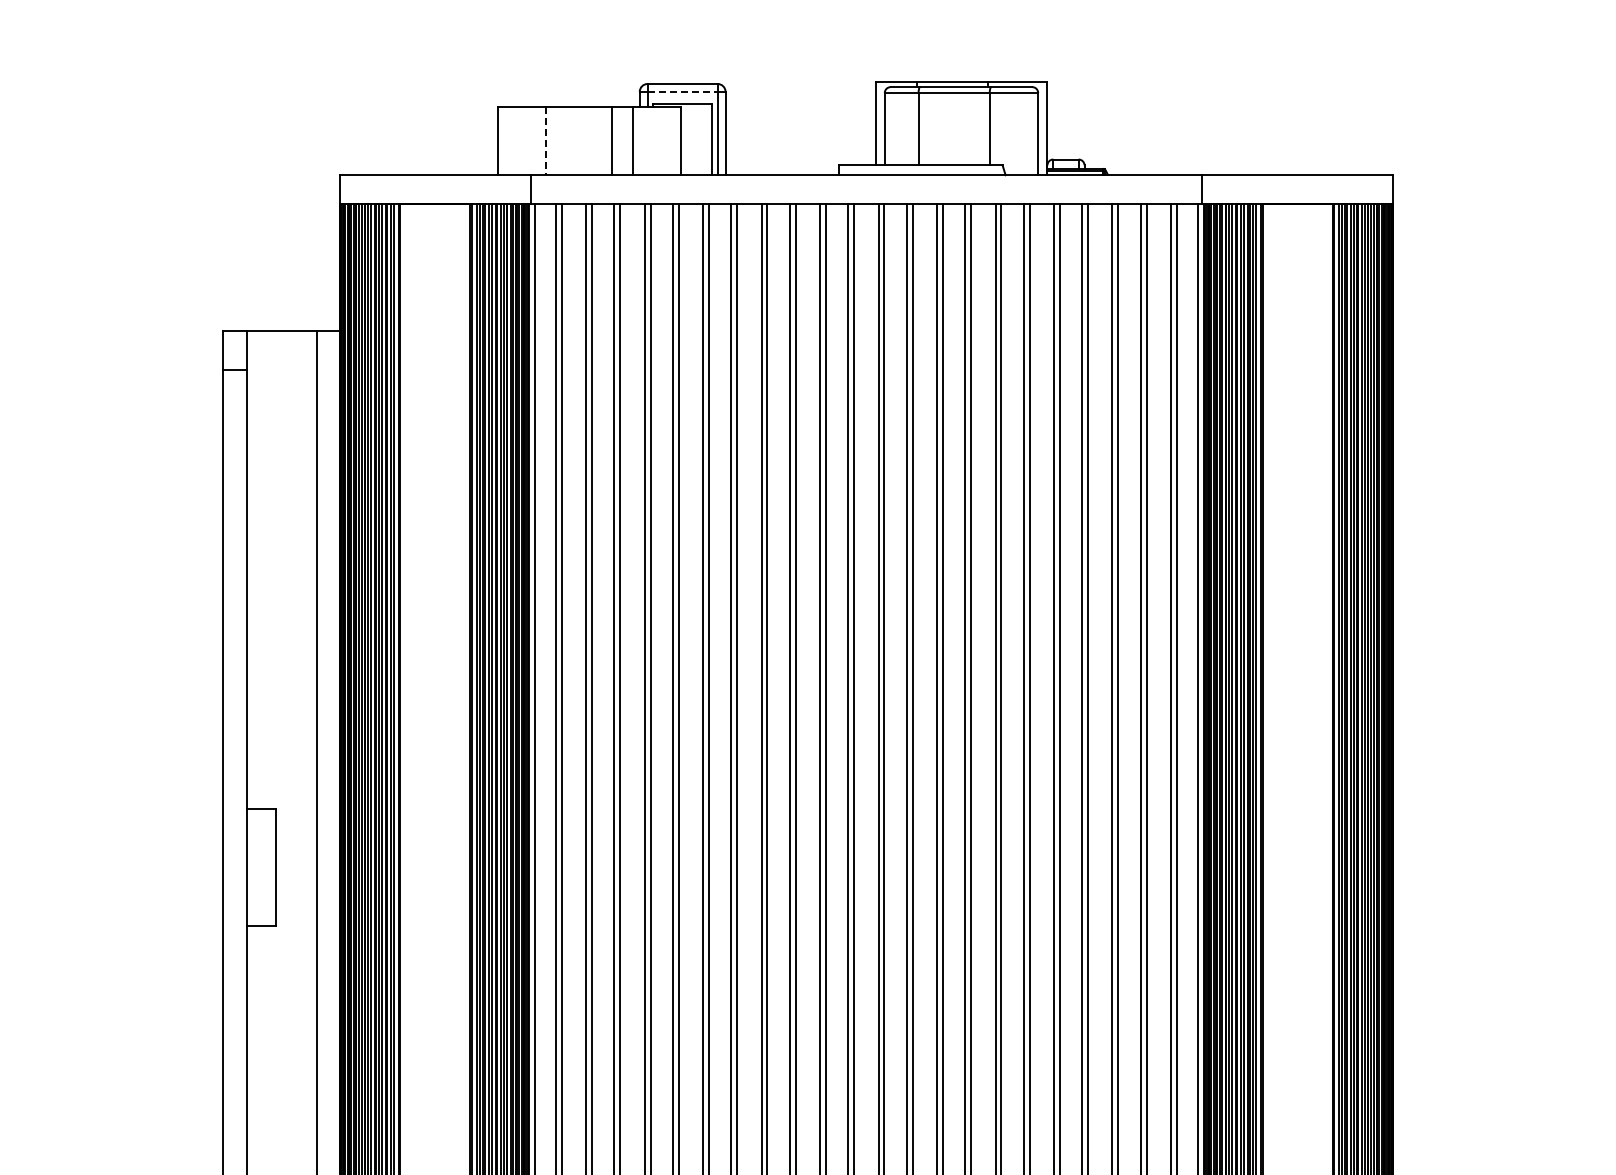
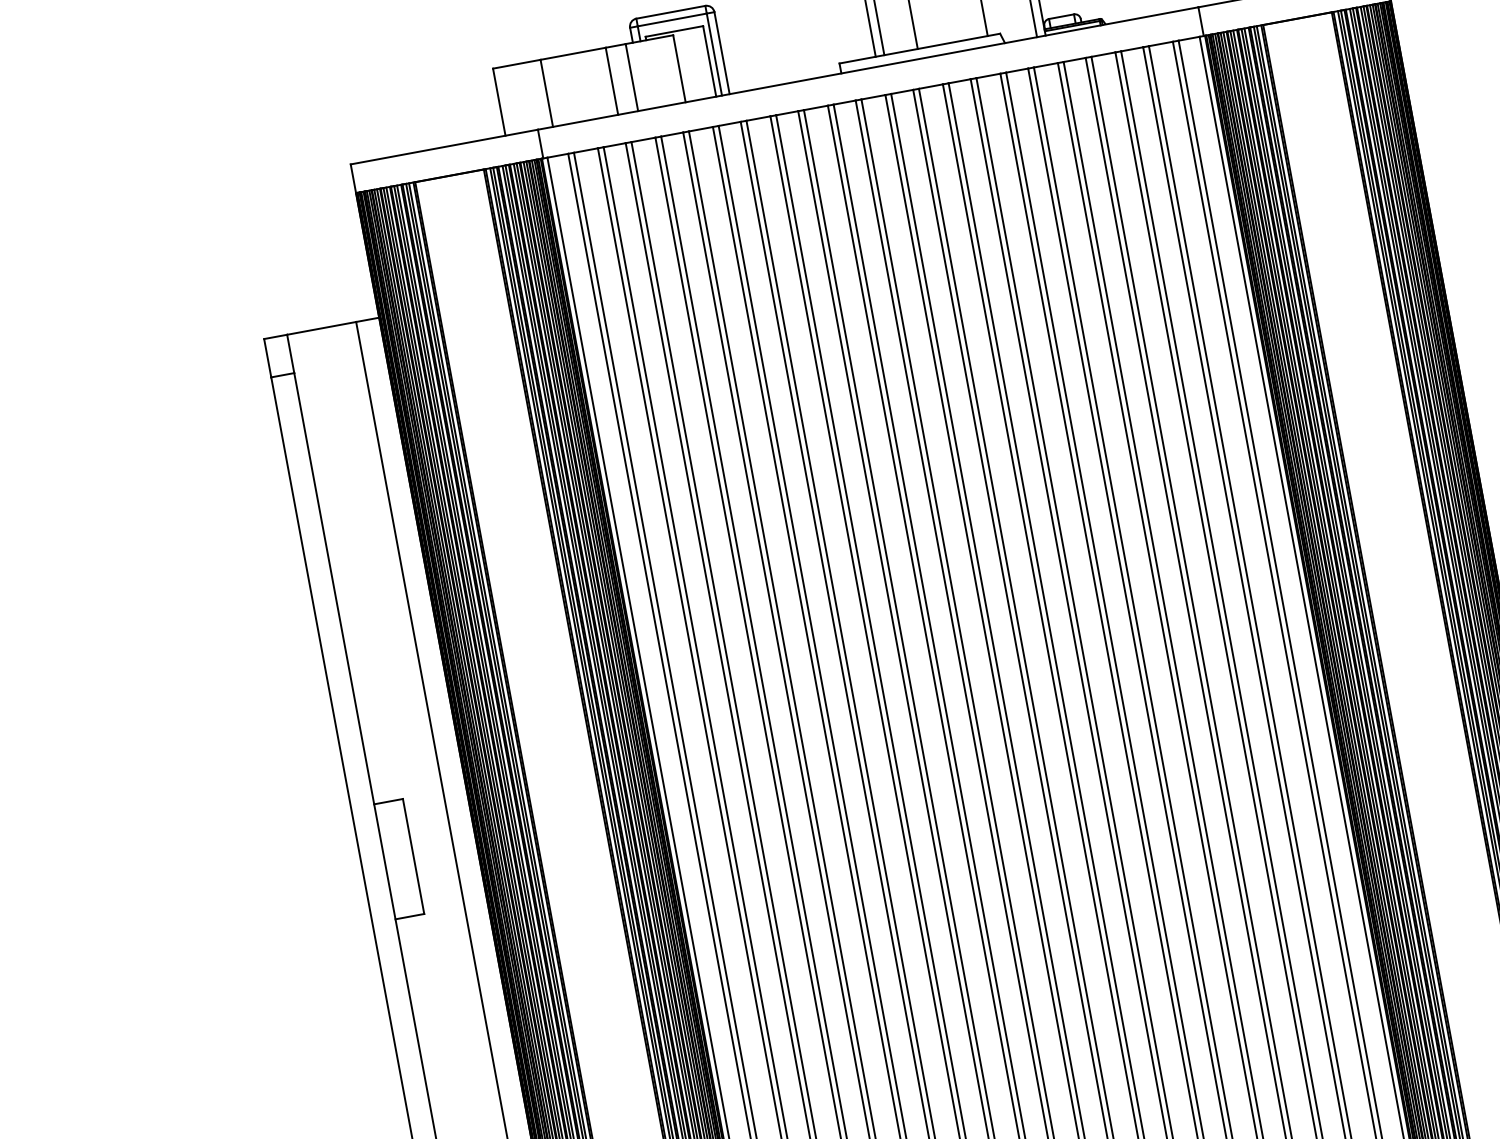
line: (683, 91) -> (673, 19), dashed -> solid
line: (545, 141) -> (546, 93), dashed -> solid

